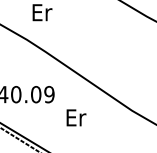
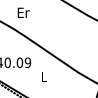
text: (76, 117) -> (44, 76), Er -> L

